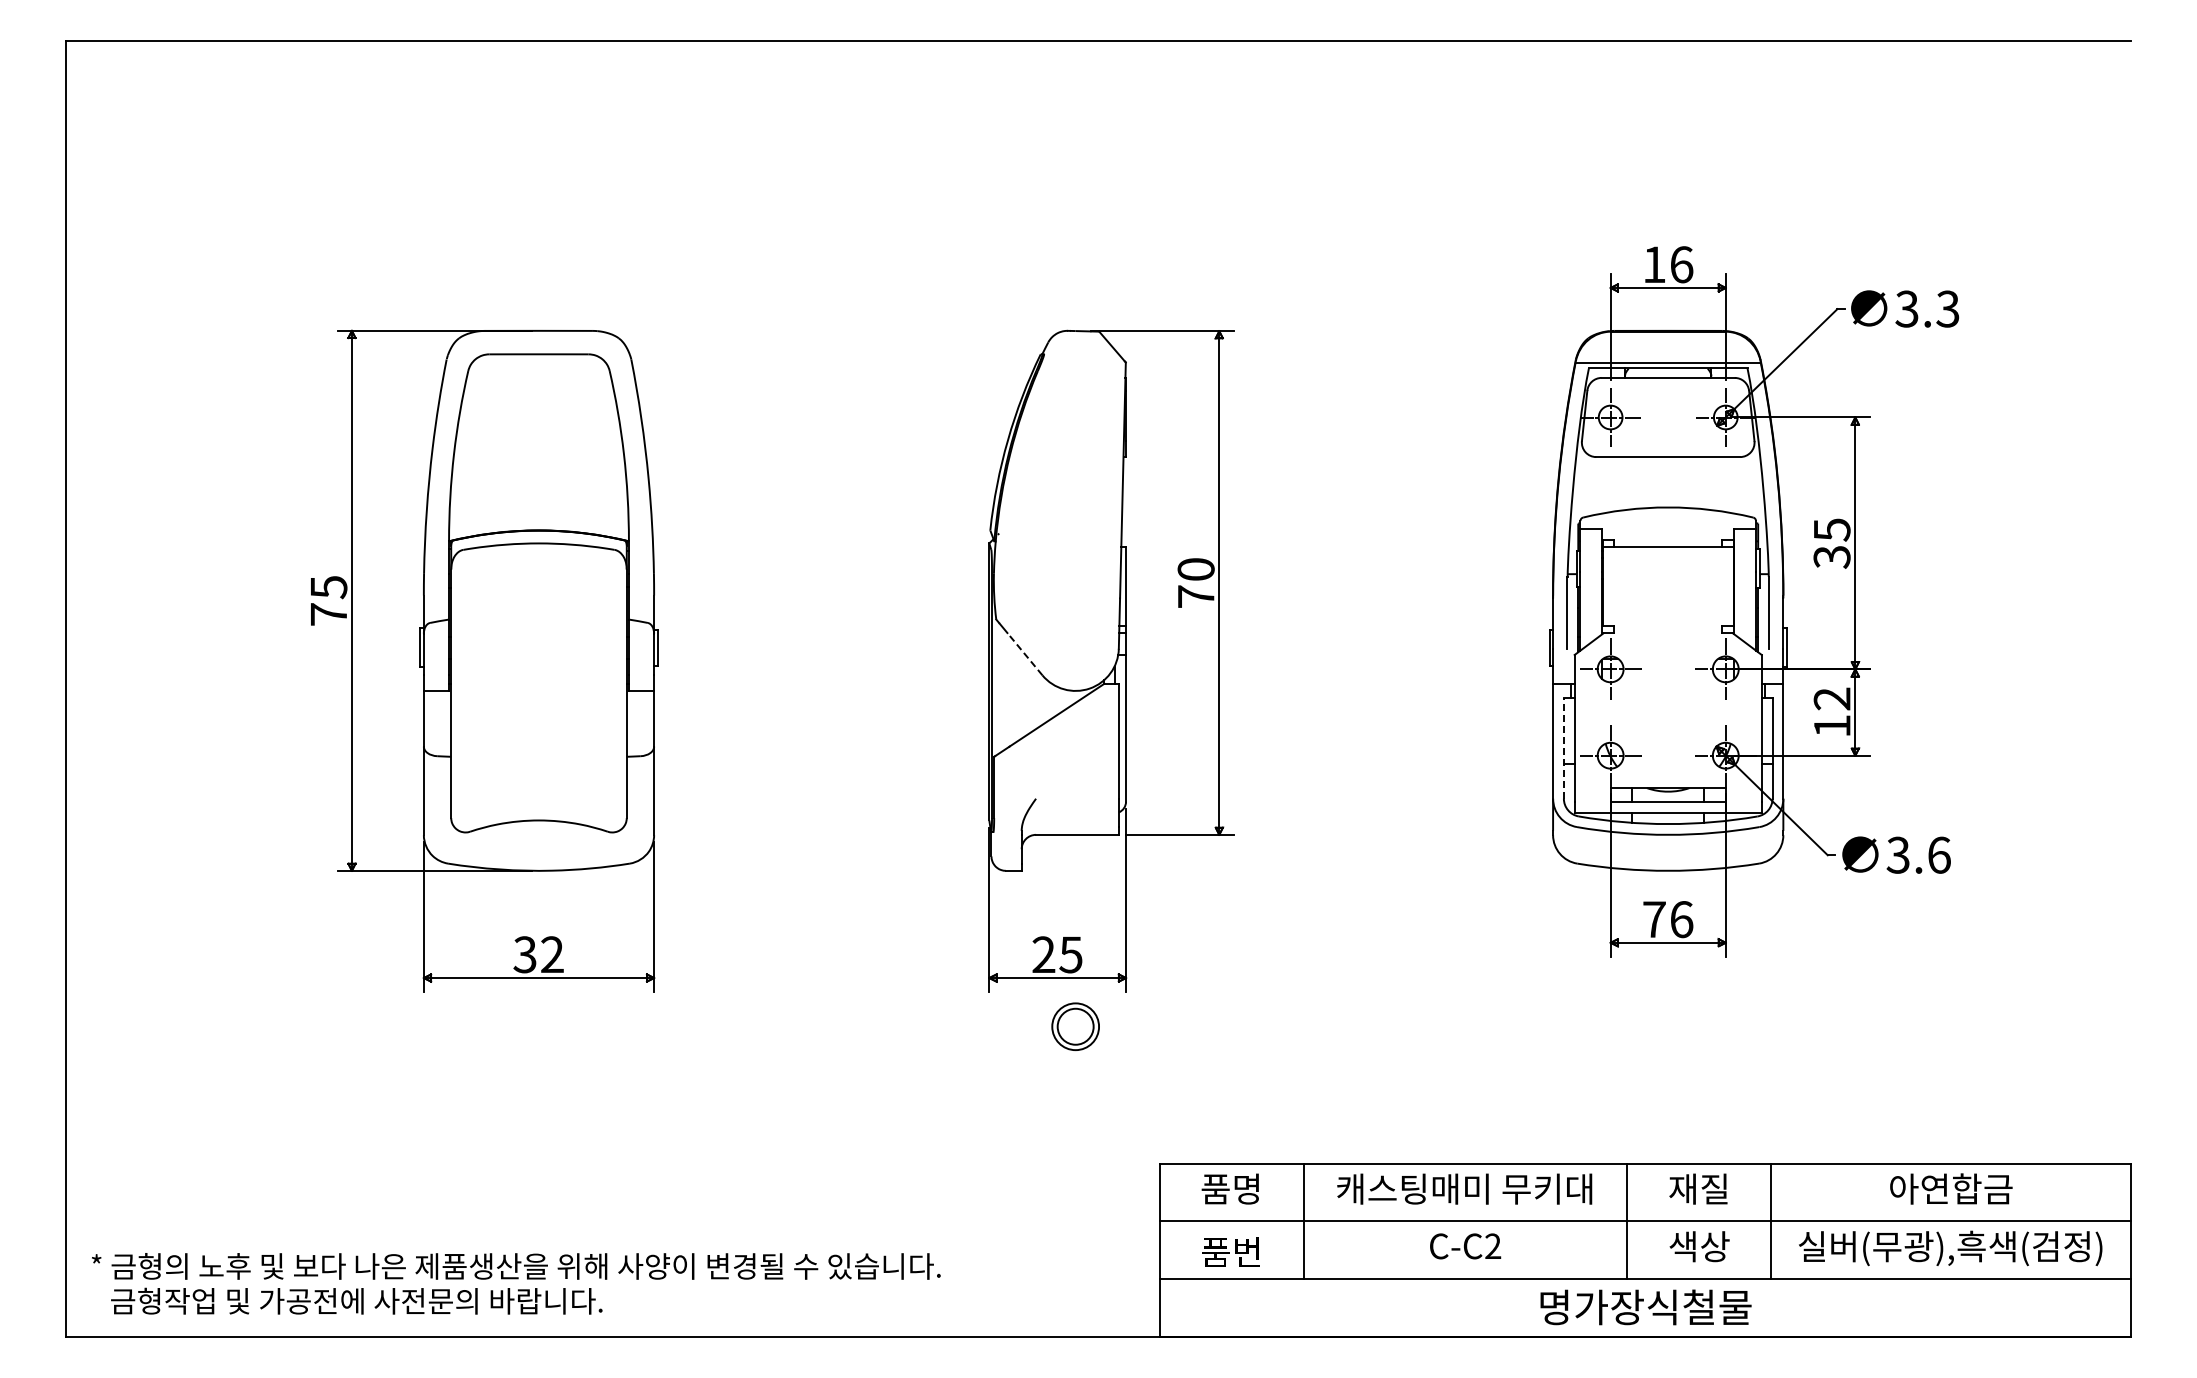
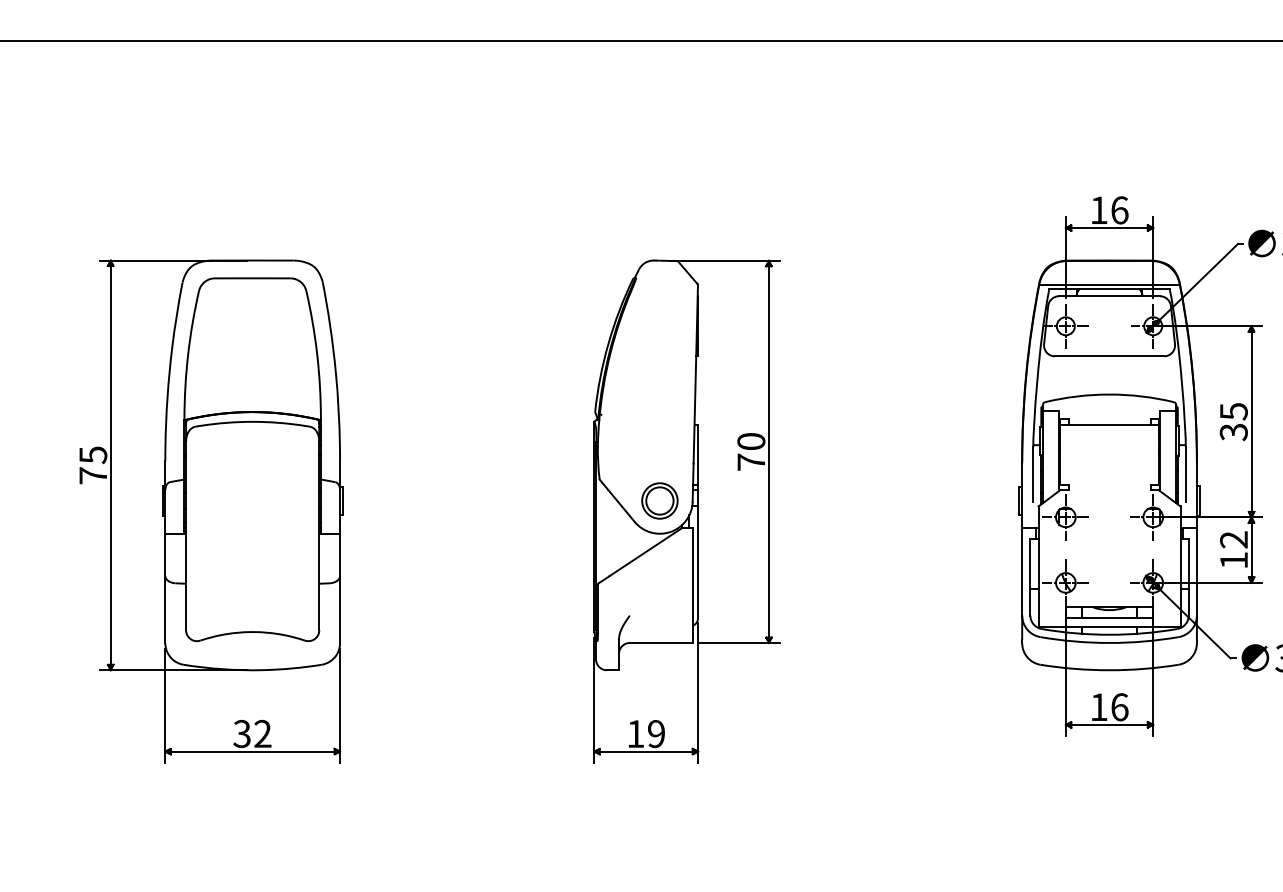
line: (1025, 654) -> (621, 506), dashed -> solid
line: (1563, 747) -> (1030, 576), dashed -> solid
text: (1654, 919) -> (1099, 707), 76 -> 16
text: (1057, 954) -> (646, 733), 25 -> 19
part: (1075, 1026) -> (659, 500), moved

